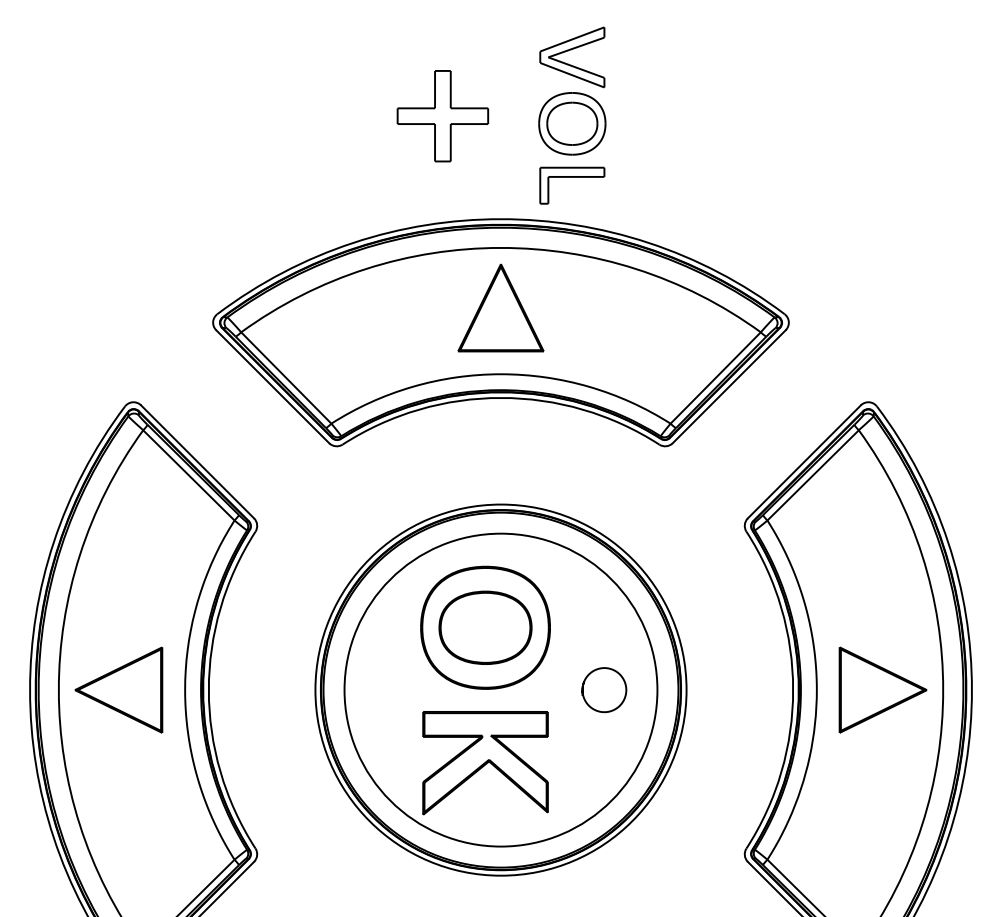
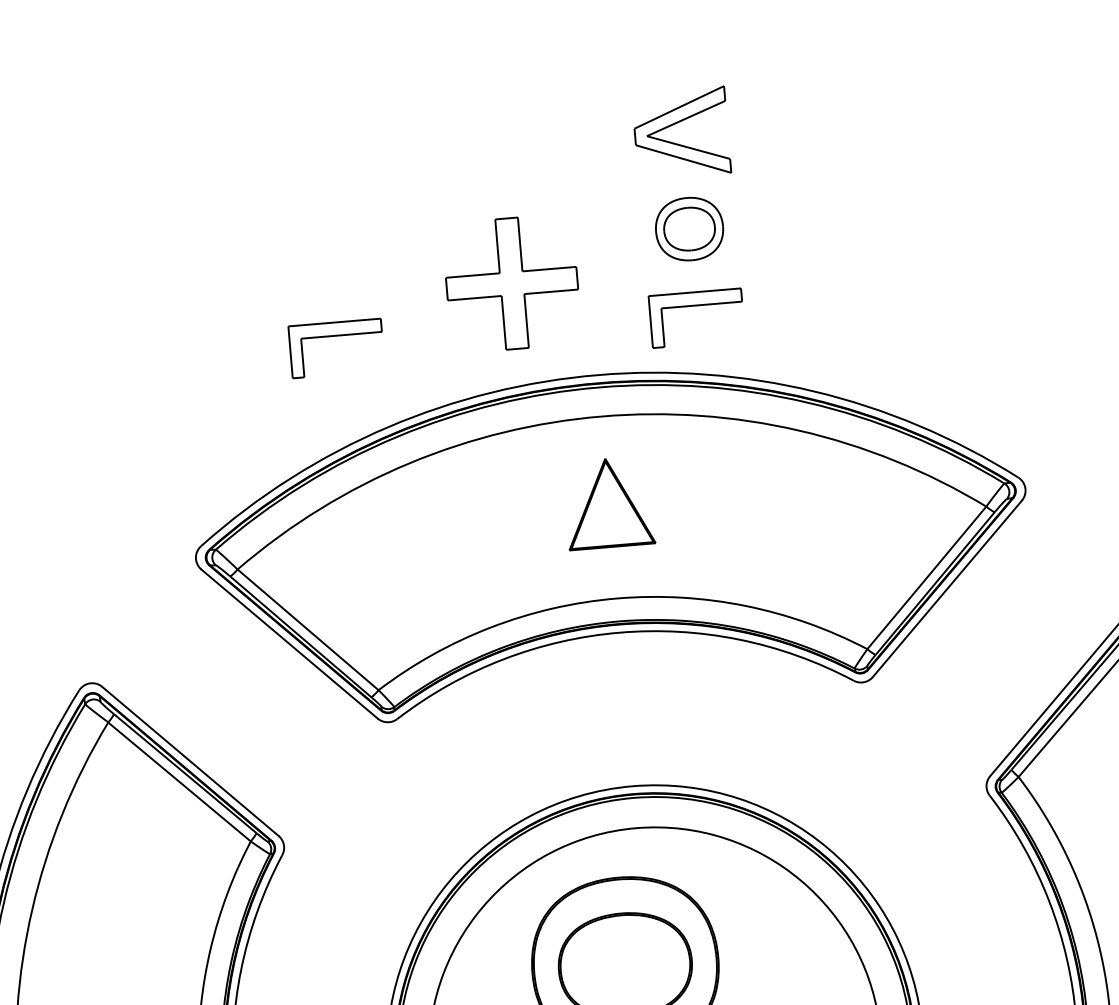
part: (442, 116) -> (511, 284), moved
part: (572, 123) -> (689, 228), size x0.7
part: (322, 177) -> (336, 336), added
part: (500, 307) -> (608, 502), size x0.7

